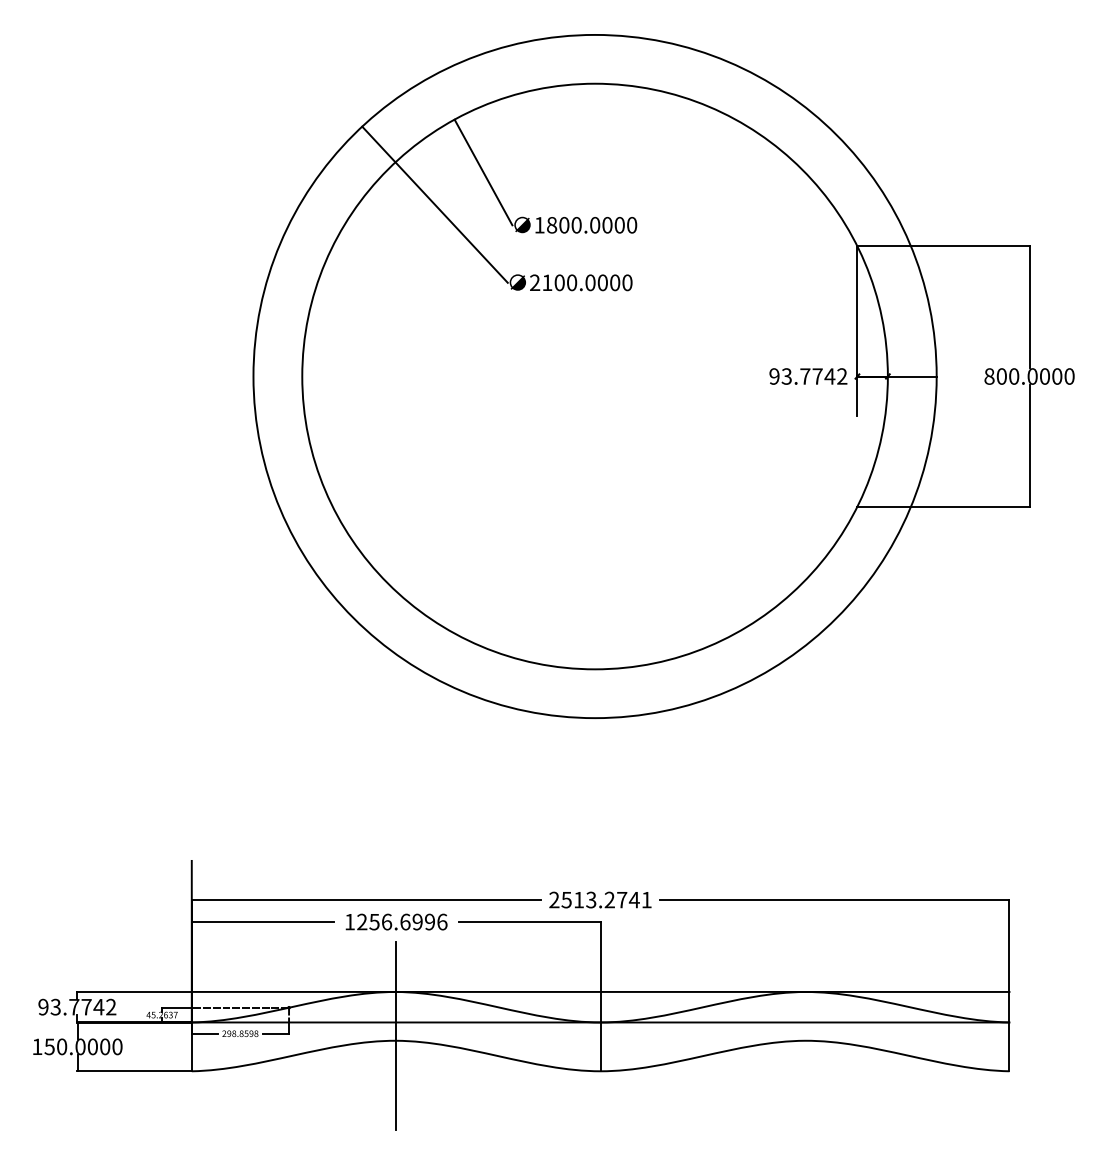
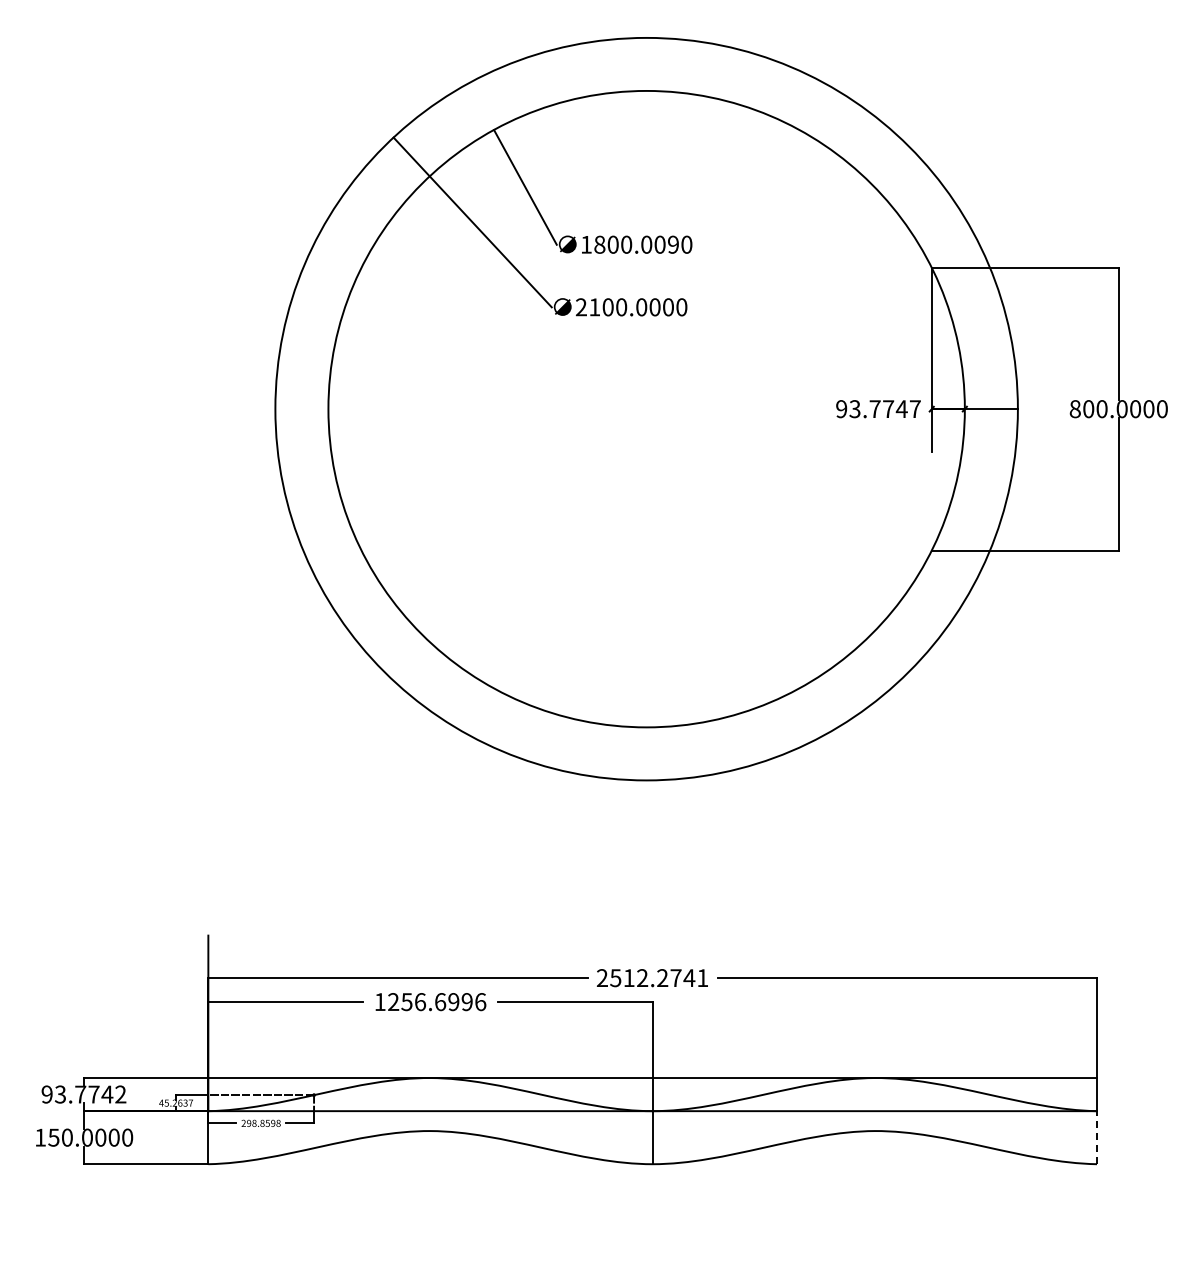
text: (619, 225) -> (673, 245), 1800.0000 -> 1800.0090
text: (842, 376) -> (915, 409), 93.7742 -> 93.7747
text: (591, 900) -> (642, 978), 2513.2741 -> 2512.2741
line: (396, 1036) -> (430, 1126), removed
line: (1009, 1046) -> (1097, 1137), solid -> dashed

